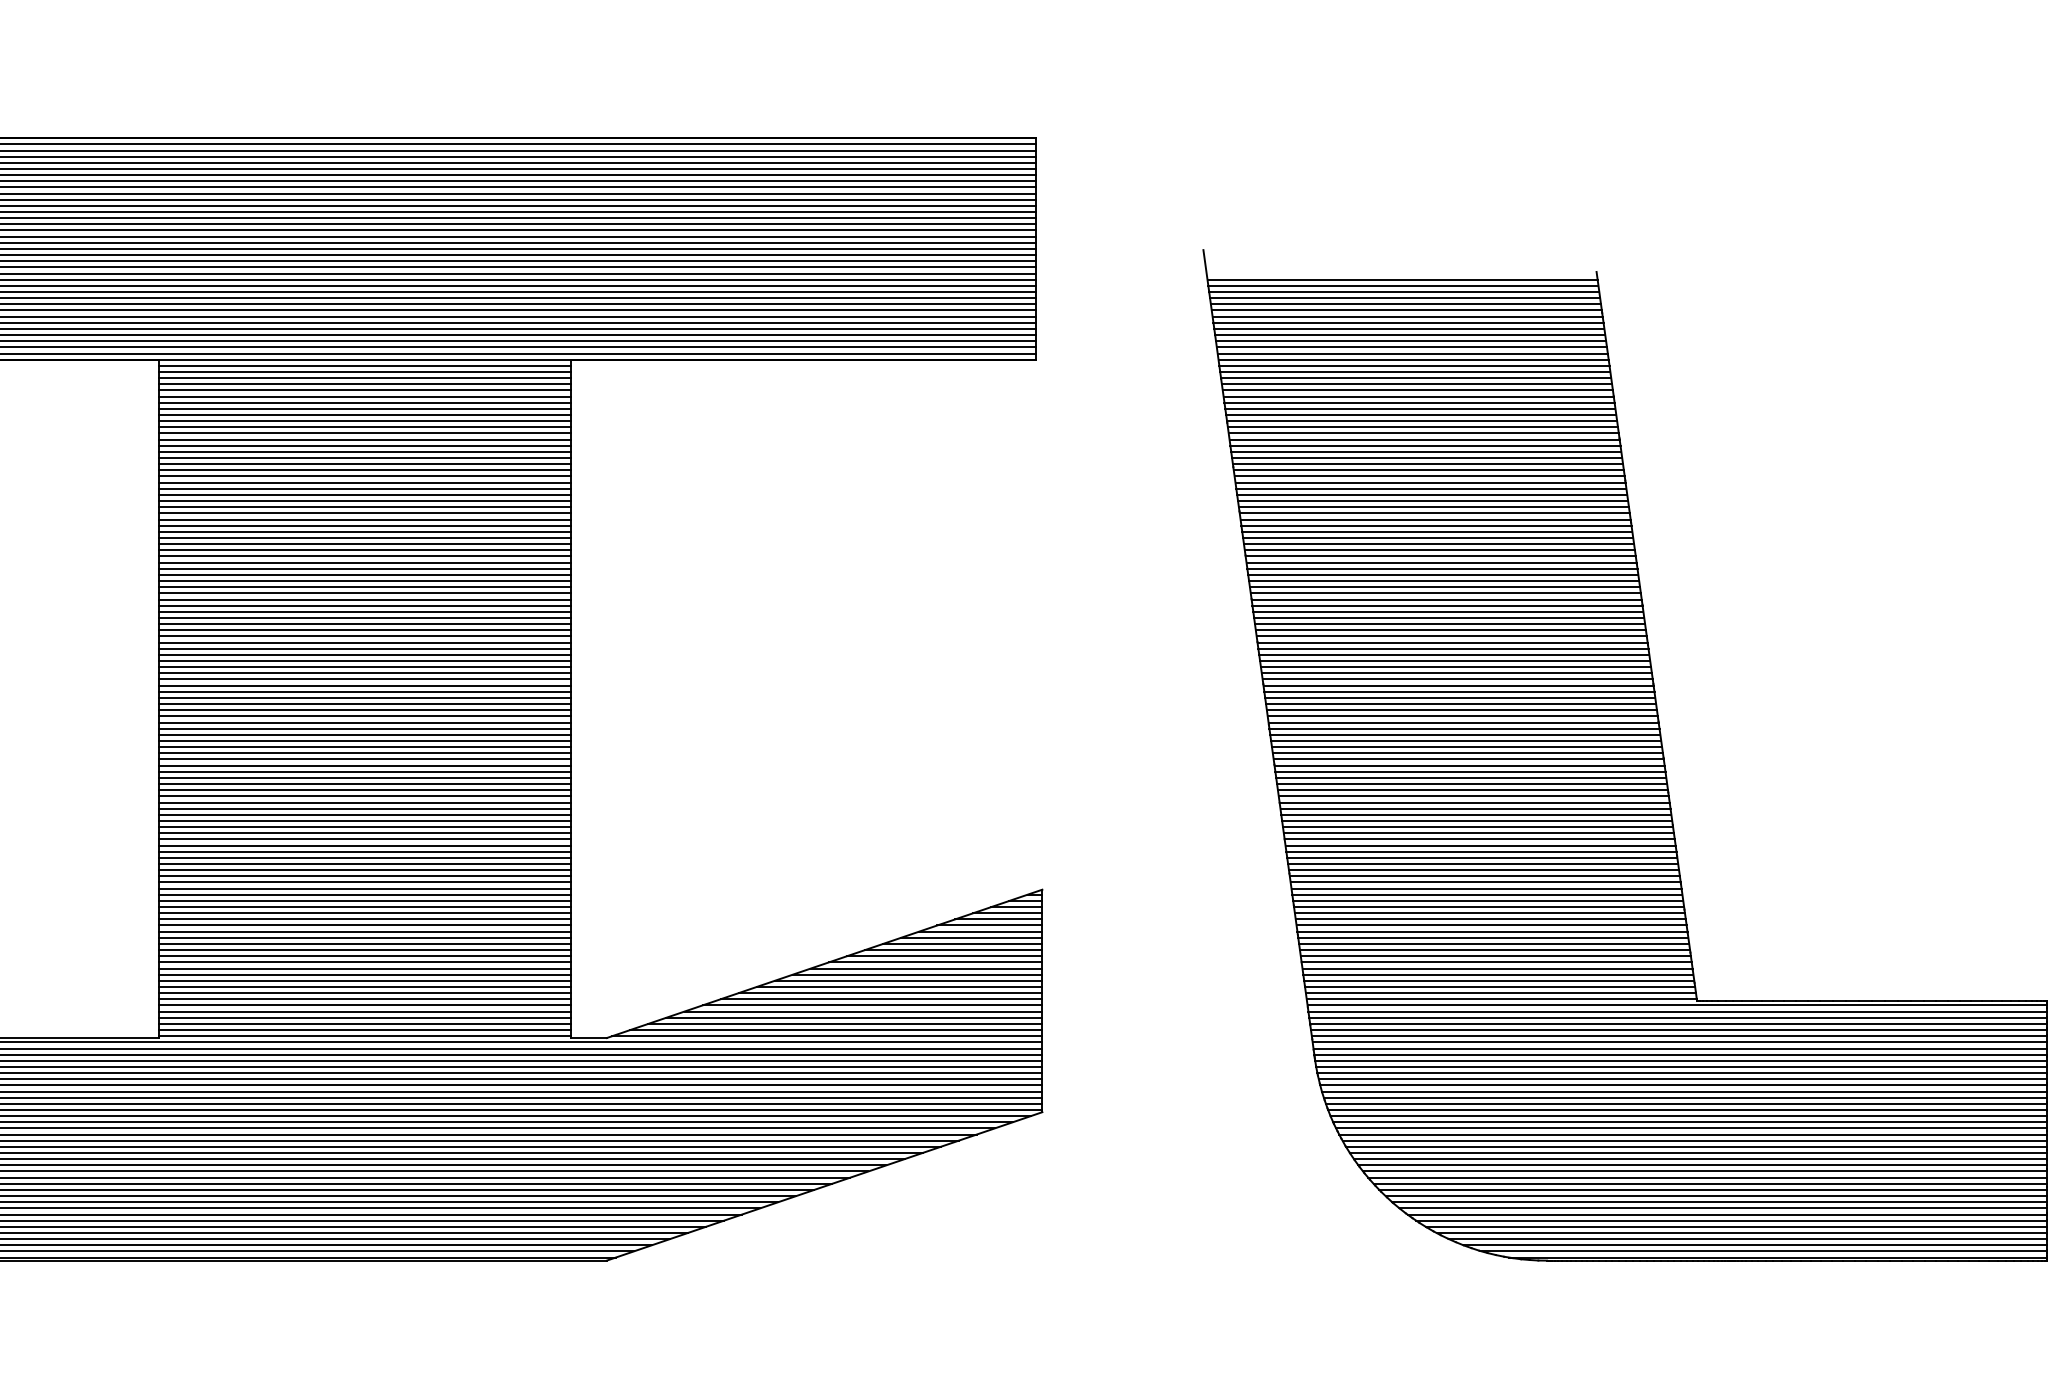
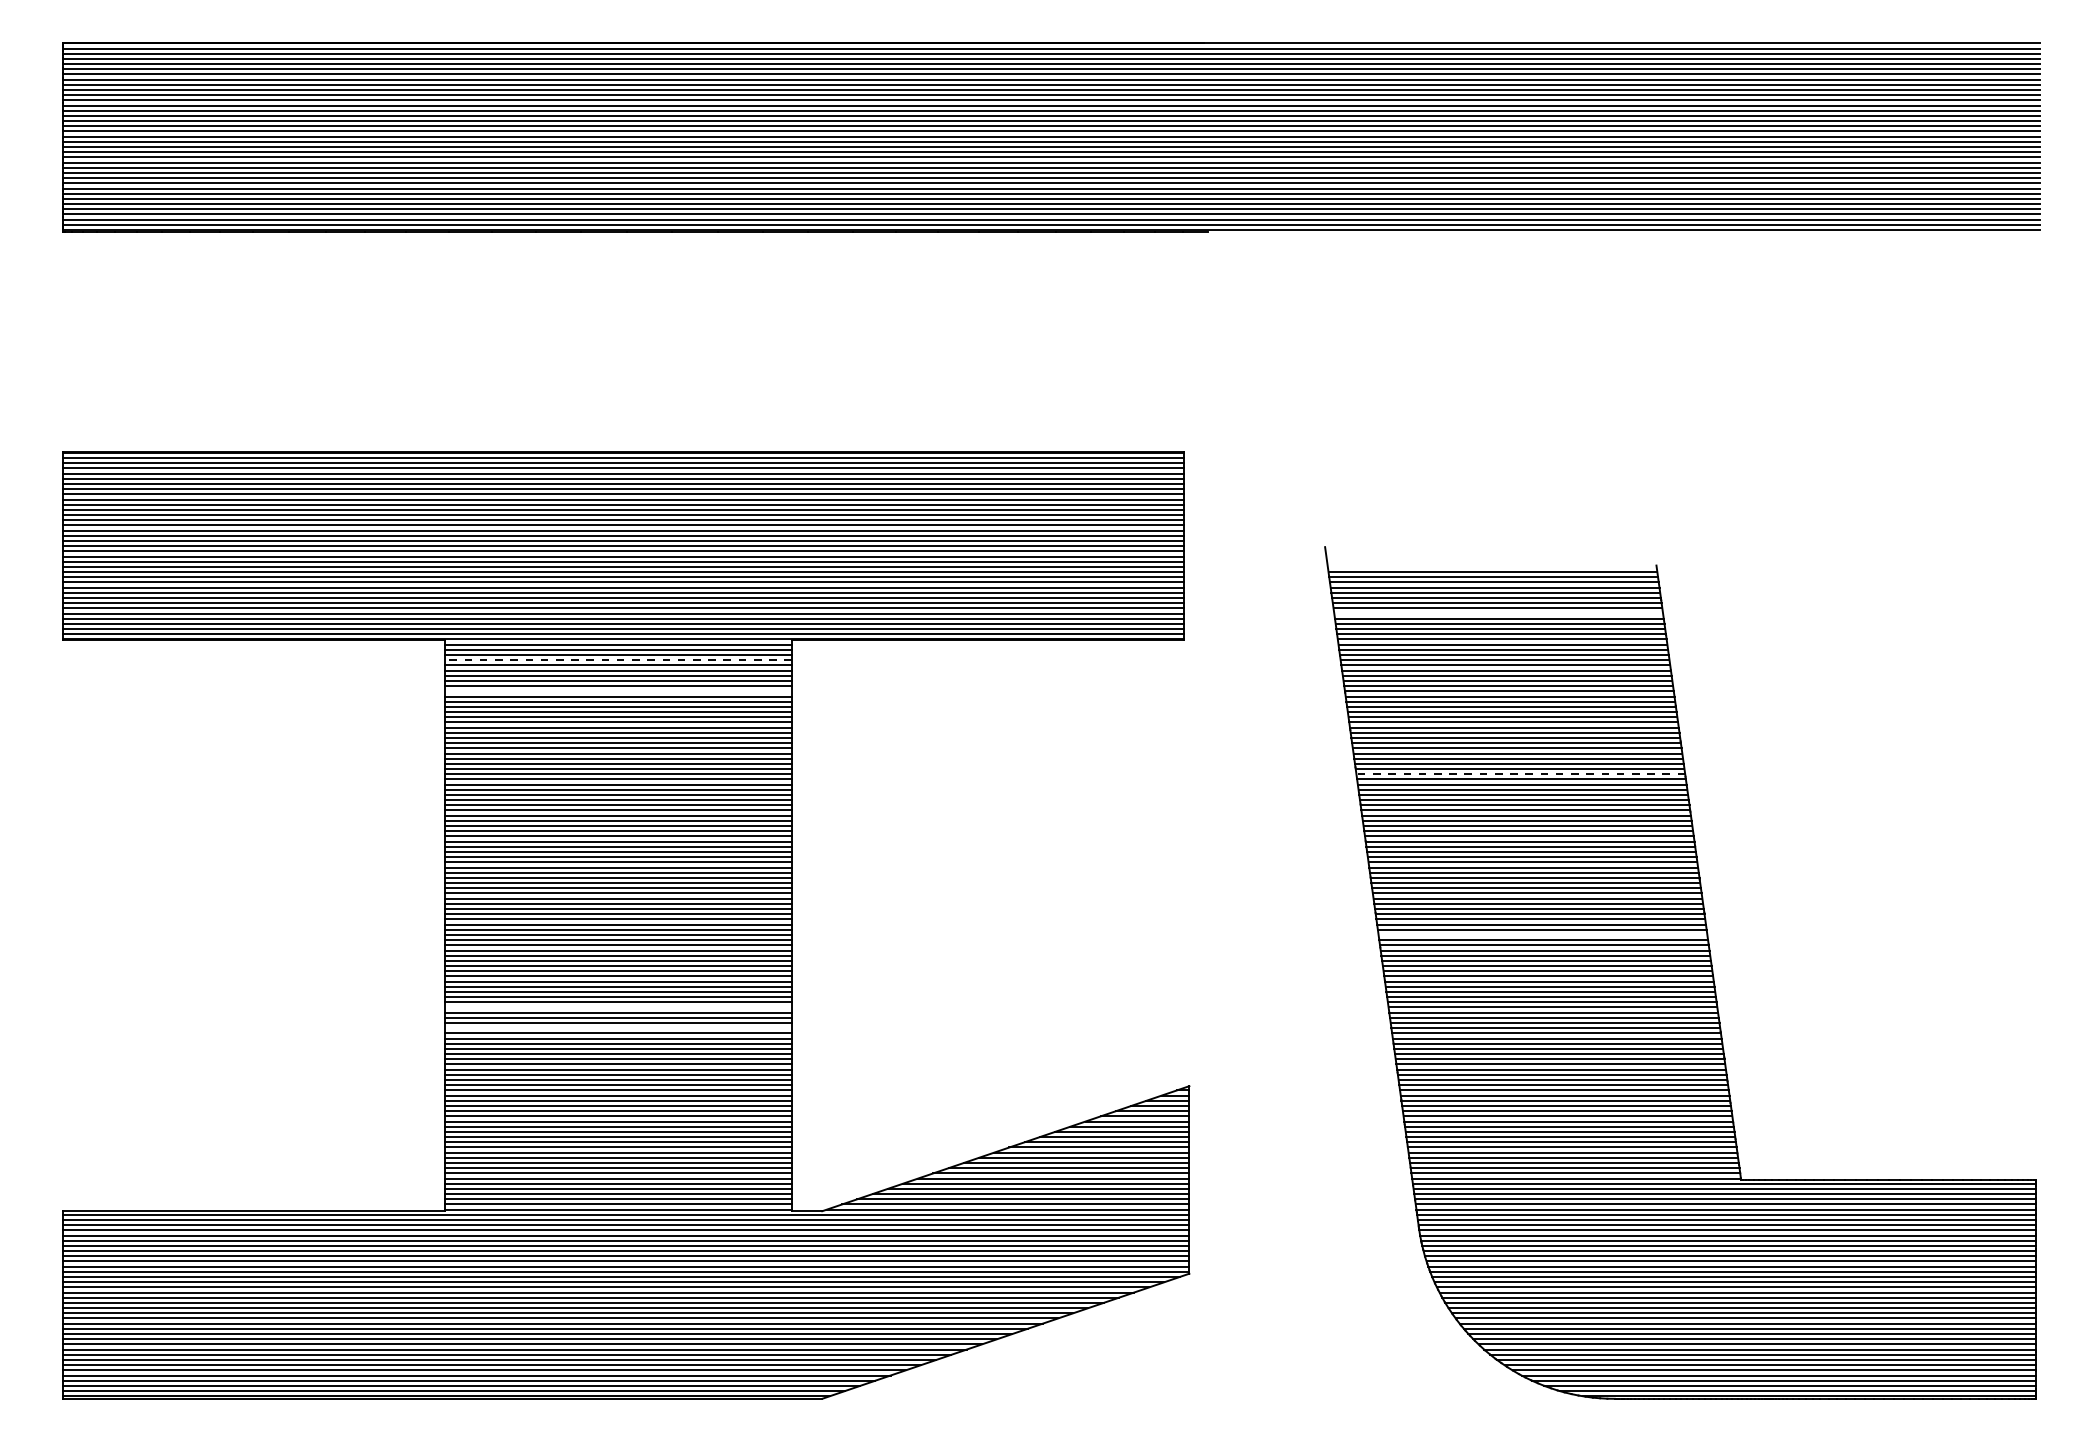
line: (1409, 328) -> (1498, 613), removed
line: (365, 384) -> (618, 660), solid -> dashed
line: (365, 421) -> (618, 691), removed
line: (1435, 519) -> (1520, 774), solid -> dashed
line: (1461, 709) -> (1542, 934), removed
line: (365, 796) -> (618, 1007), removed
line: (365, 821) -> (618, 1028), removed

